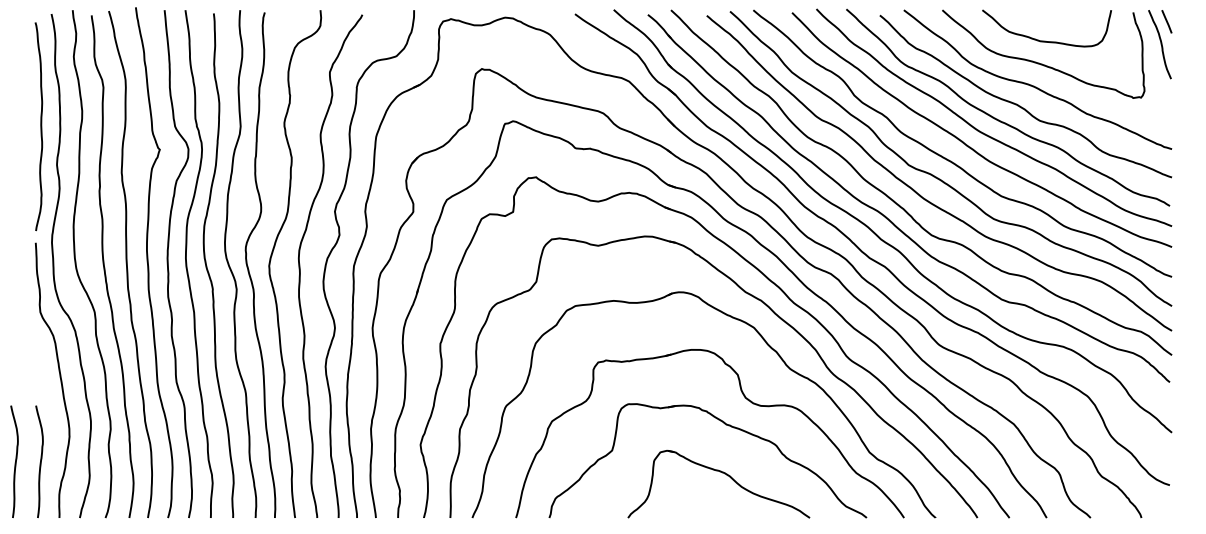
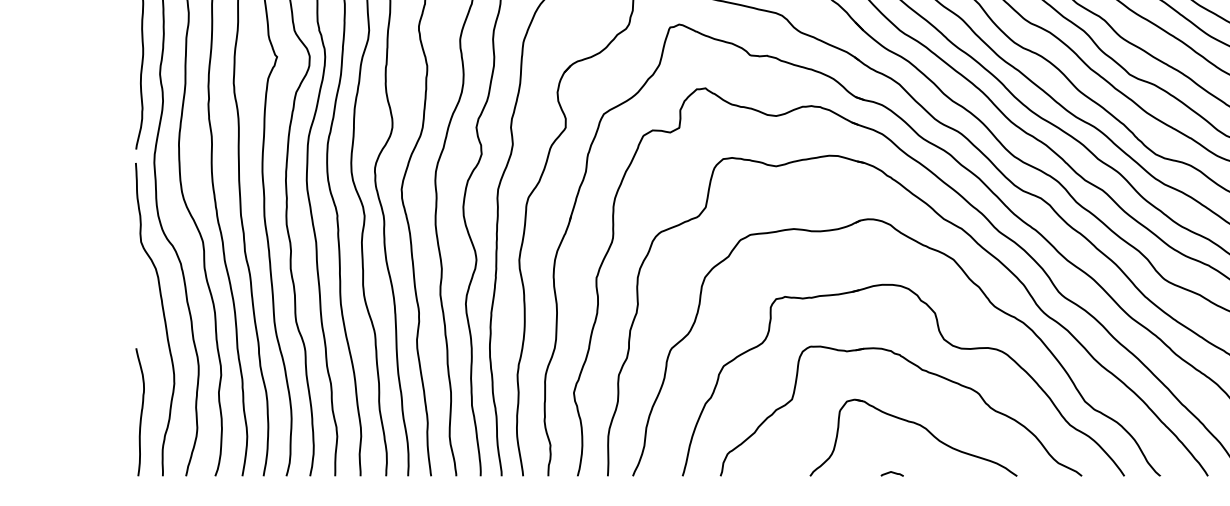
curve: (15, 461) -> (112, 411), removed
curve: (700, 515) -> (892, 473), added

